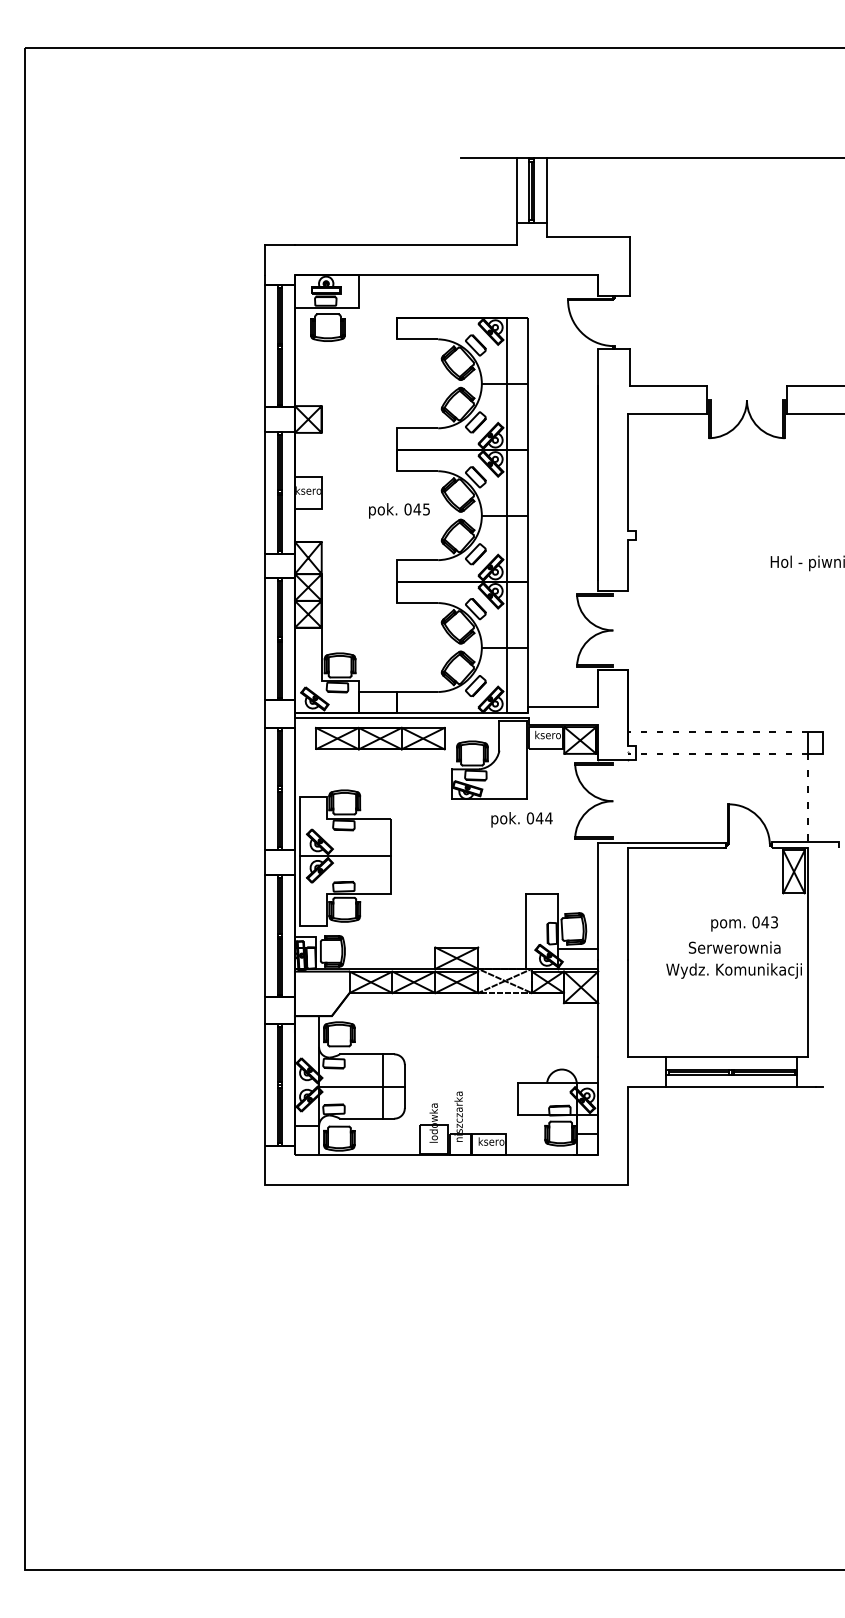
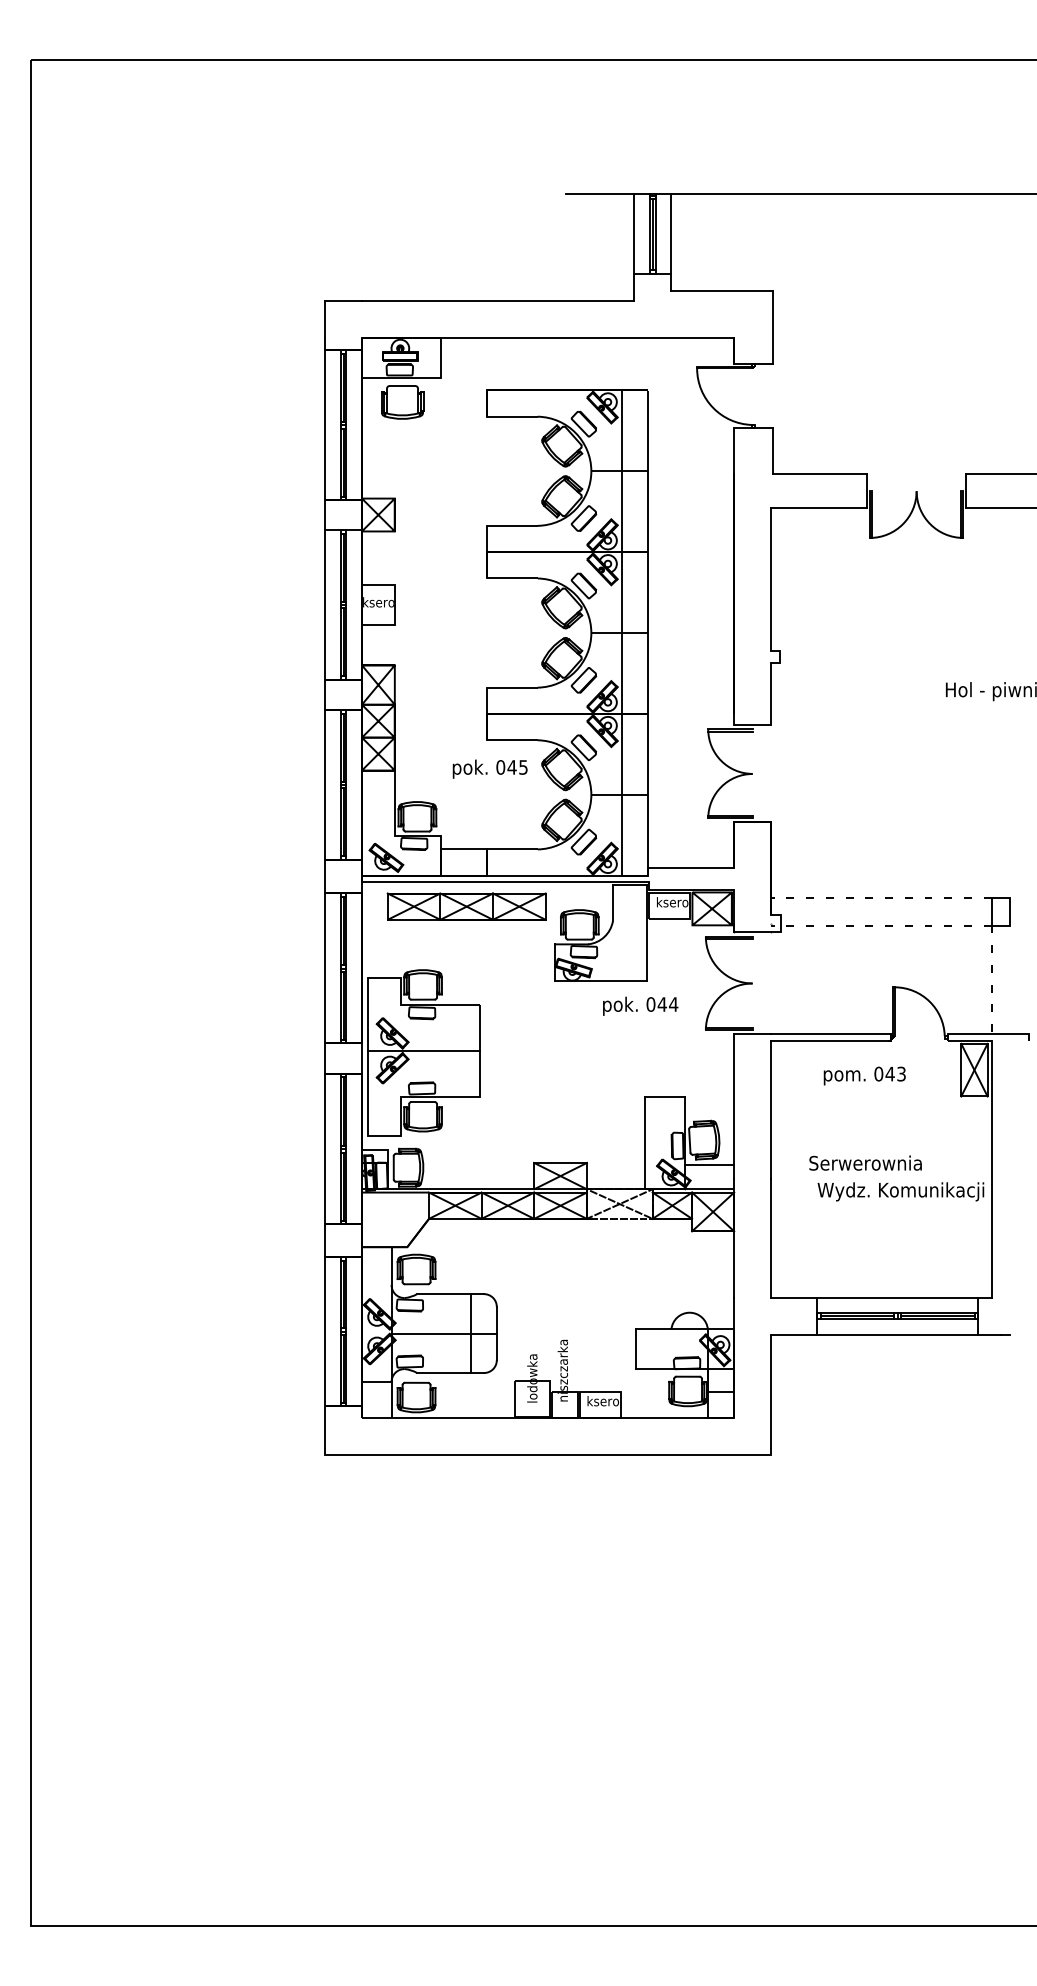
text: (398, 510) -> (489, 768), moved
text: (744, 923) -> (864, 1075), moved
text: (734, 947) -> (865, 1162), moved

